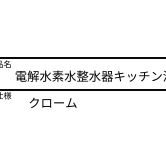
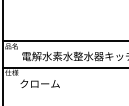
text: (52, 102) -> (39, 83), moved

